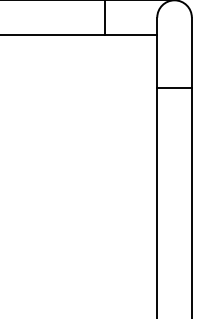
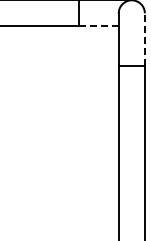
line: (130, 35) -> (98, 26), solid -> dashed
line: (191, 52) -> (144, 39), solid -> dashed

